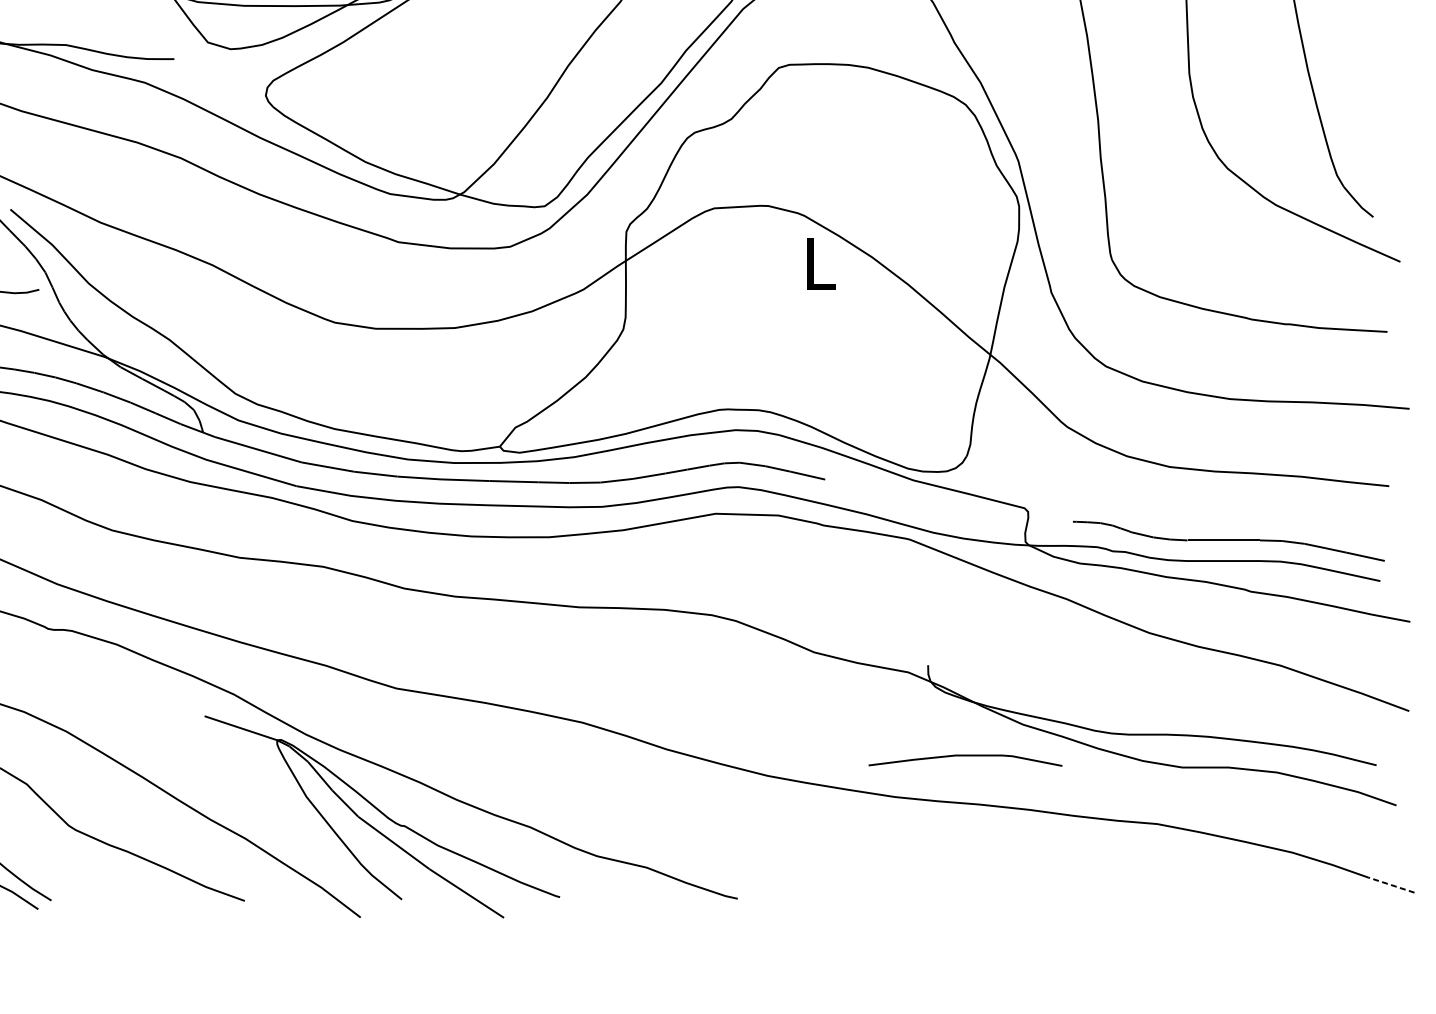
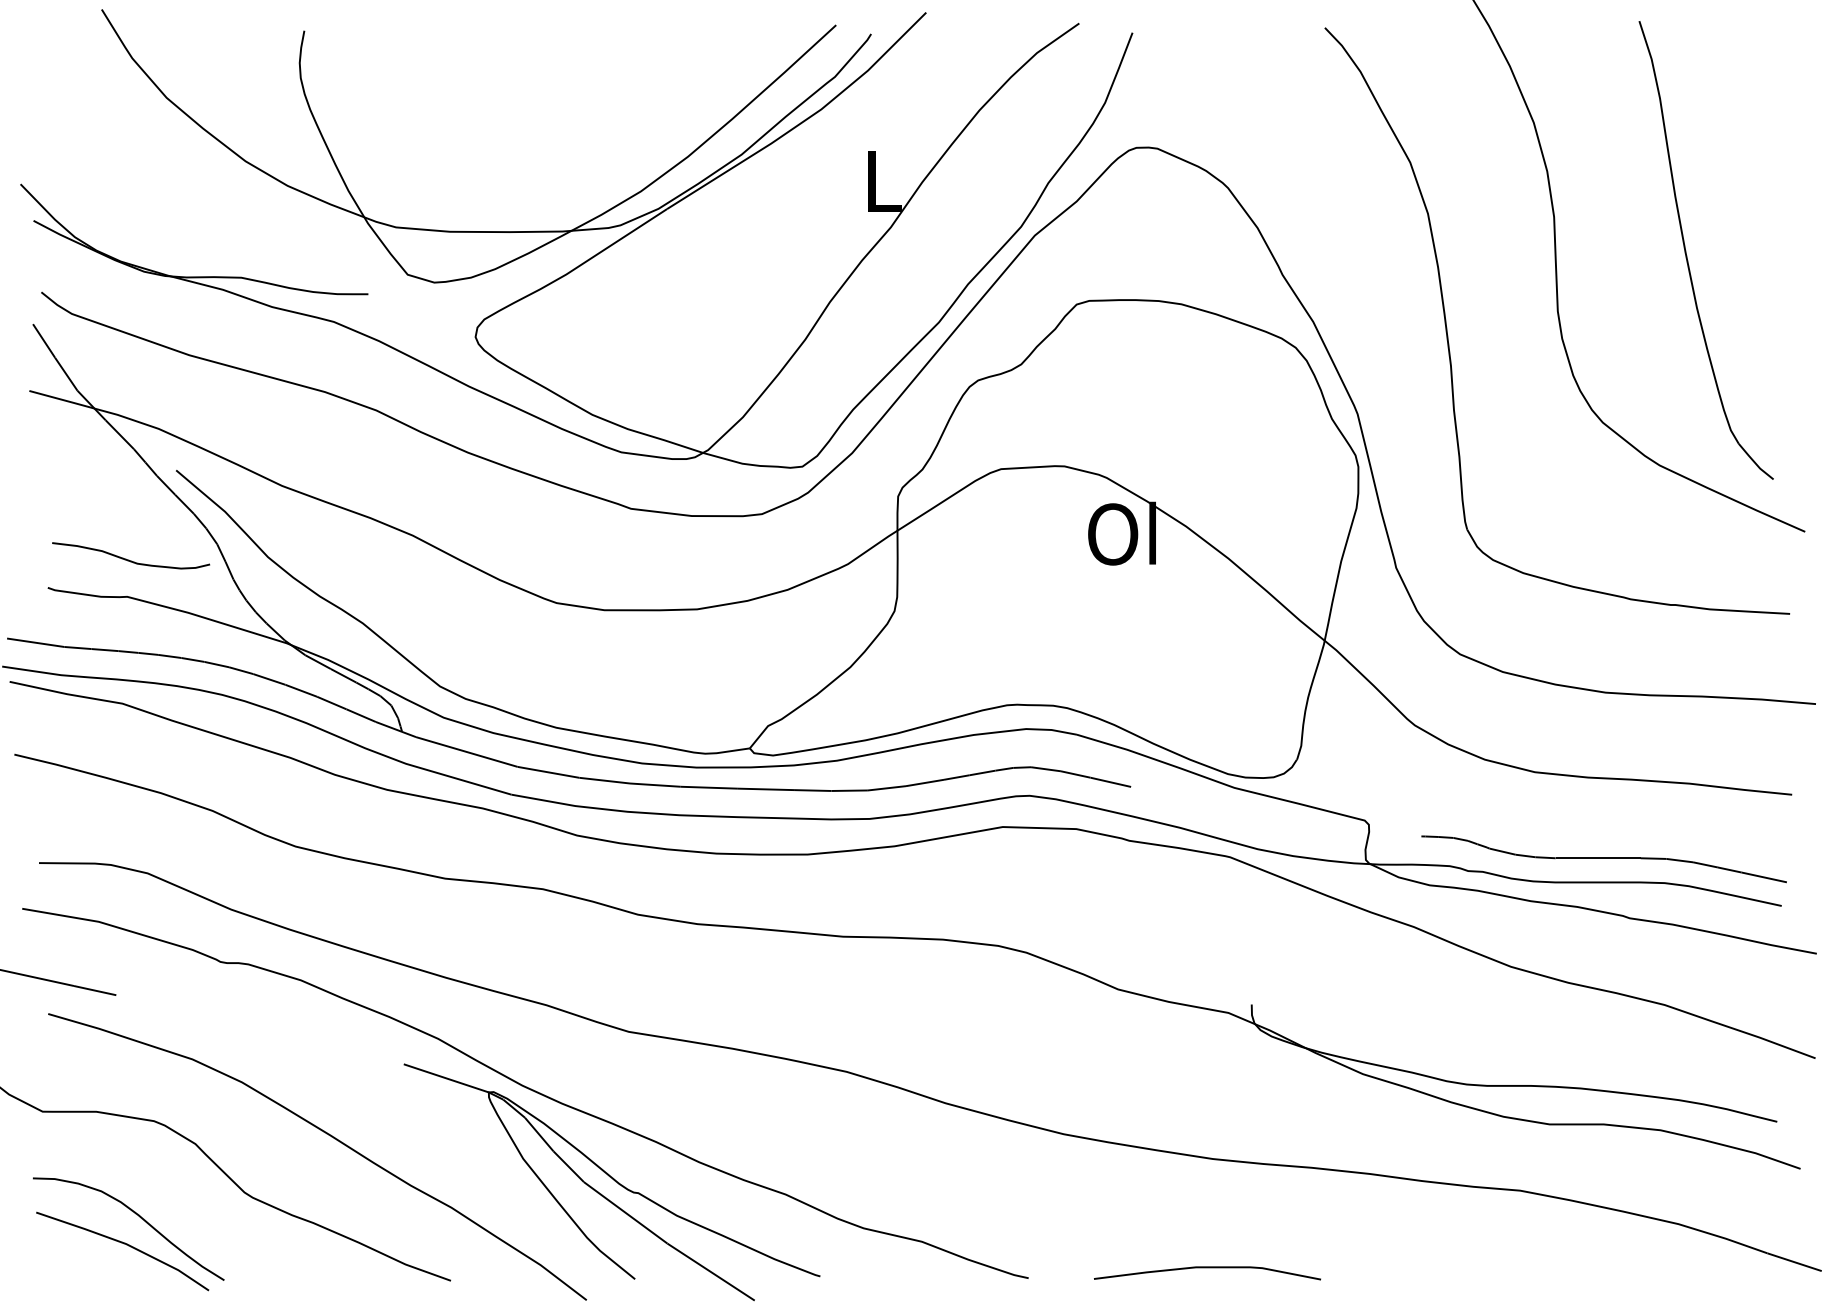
text: (817, 263) -> (1121, 533), L -> Ol
curve: (965, 756) -> (1207, 1268), moved
line: (1391, 885) -> (1794, 1262), dashed -> solid

